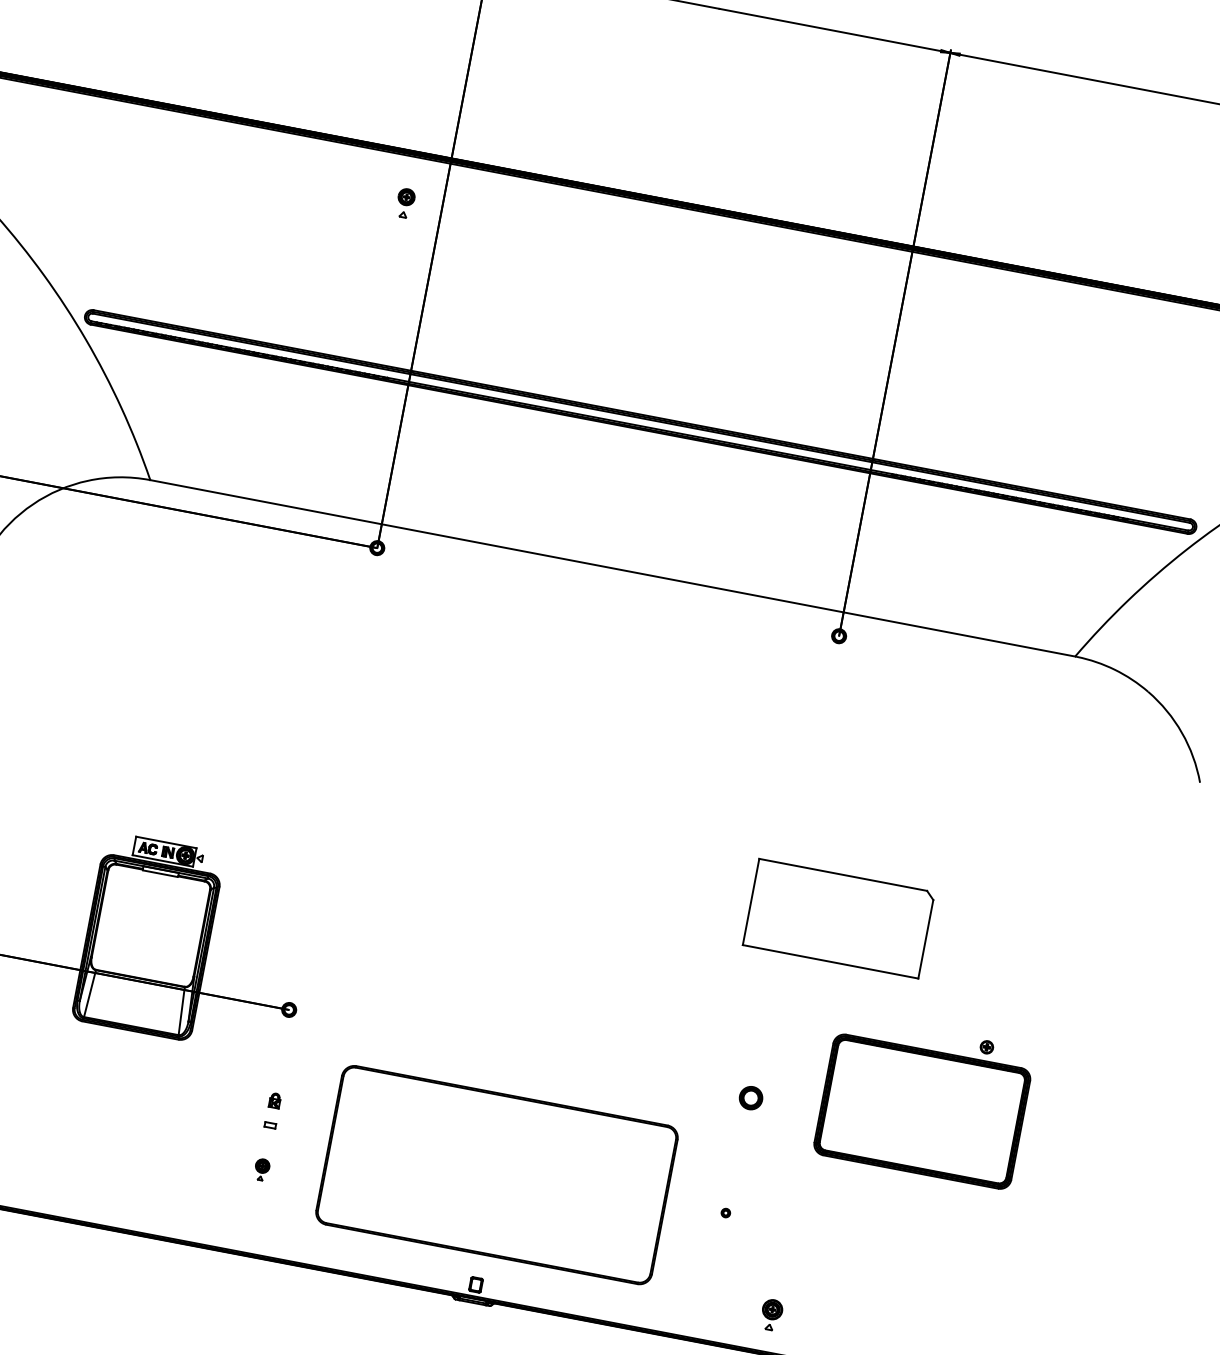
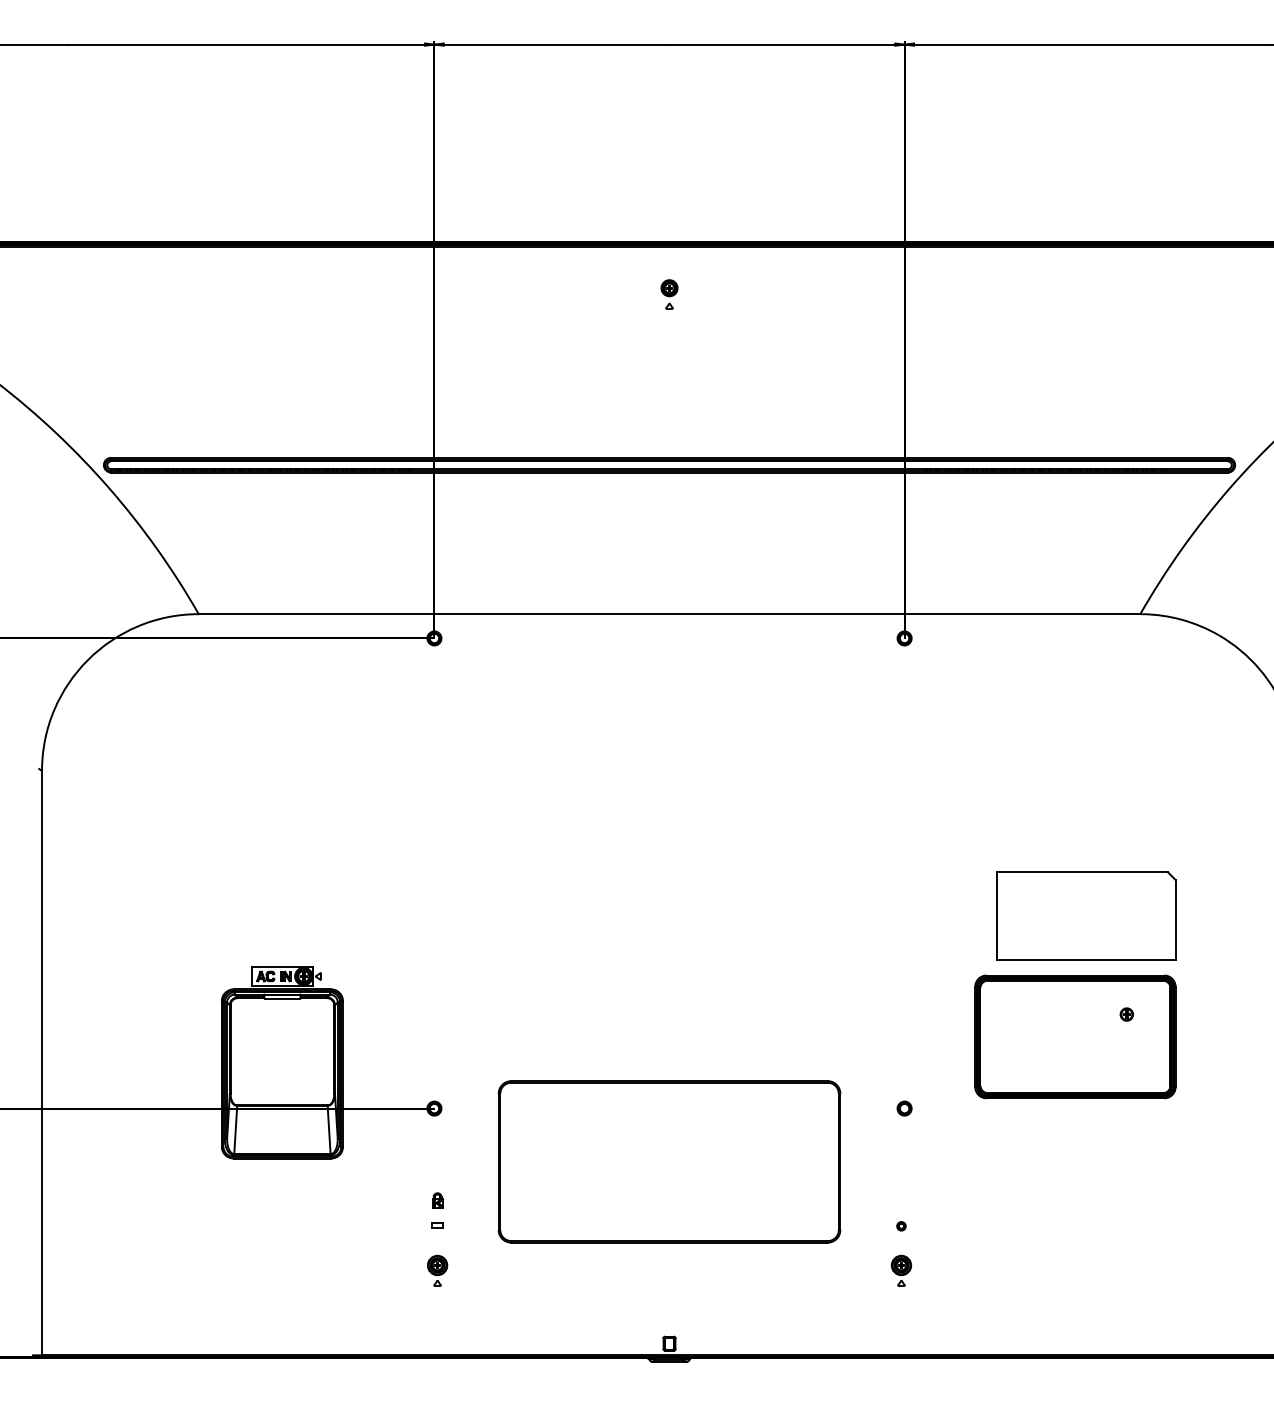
part: (405, 203) -> (669, 294), moved
part: (839, 918) -> (1086, 915), moved
part: (750, 1097) -> (904, 1108), size x0.62
part: (922, 1111) -> (1075, 1036), moved
part: (261, 1169) -> (437, 1270), size x1.43
part: (497, 1174) -> (669, 1161), moved
part: (771, 1314) -> (901, 1270), moved

